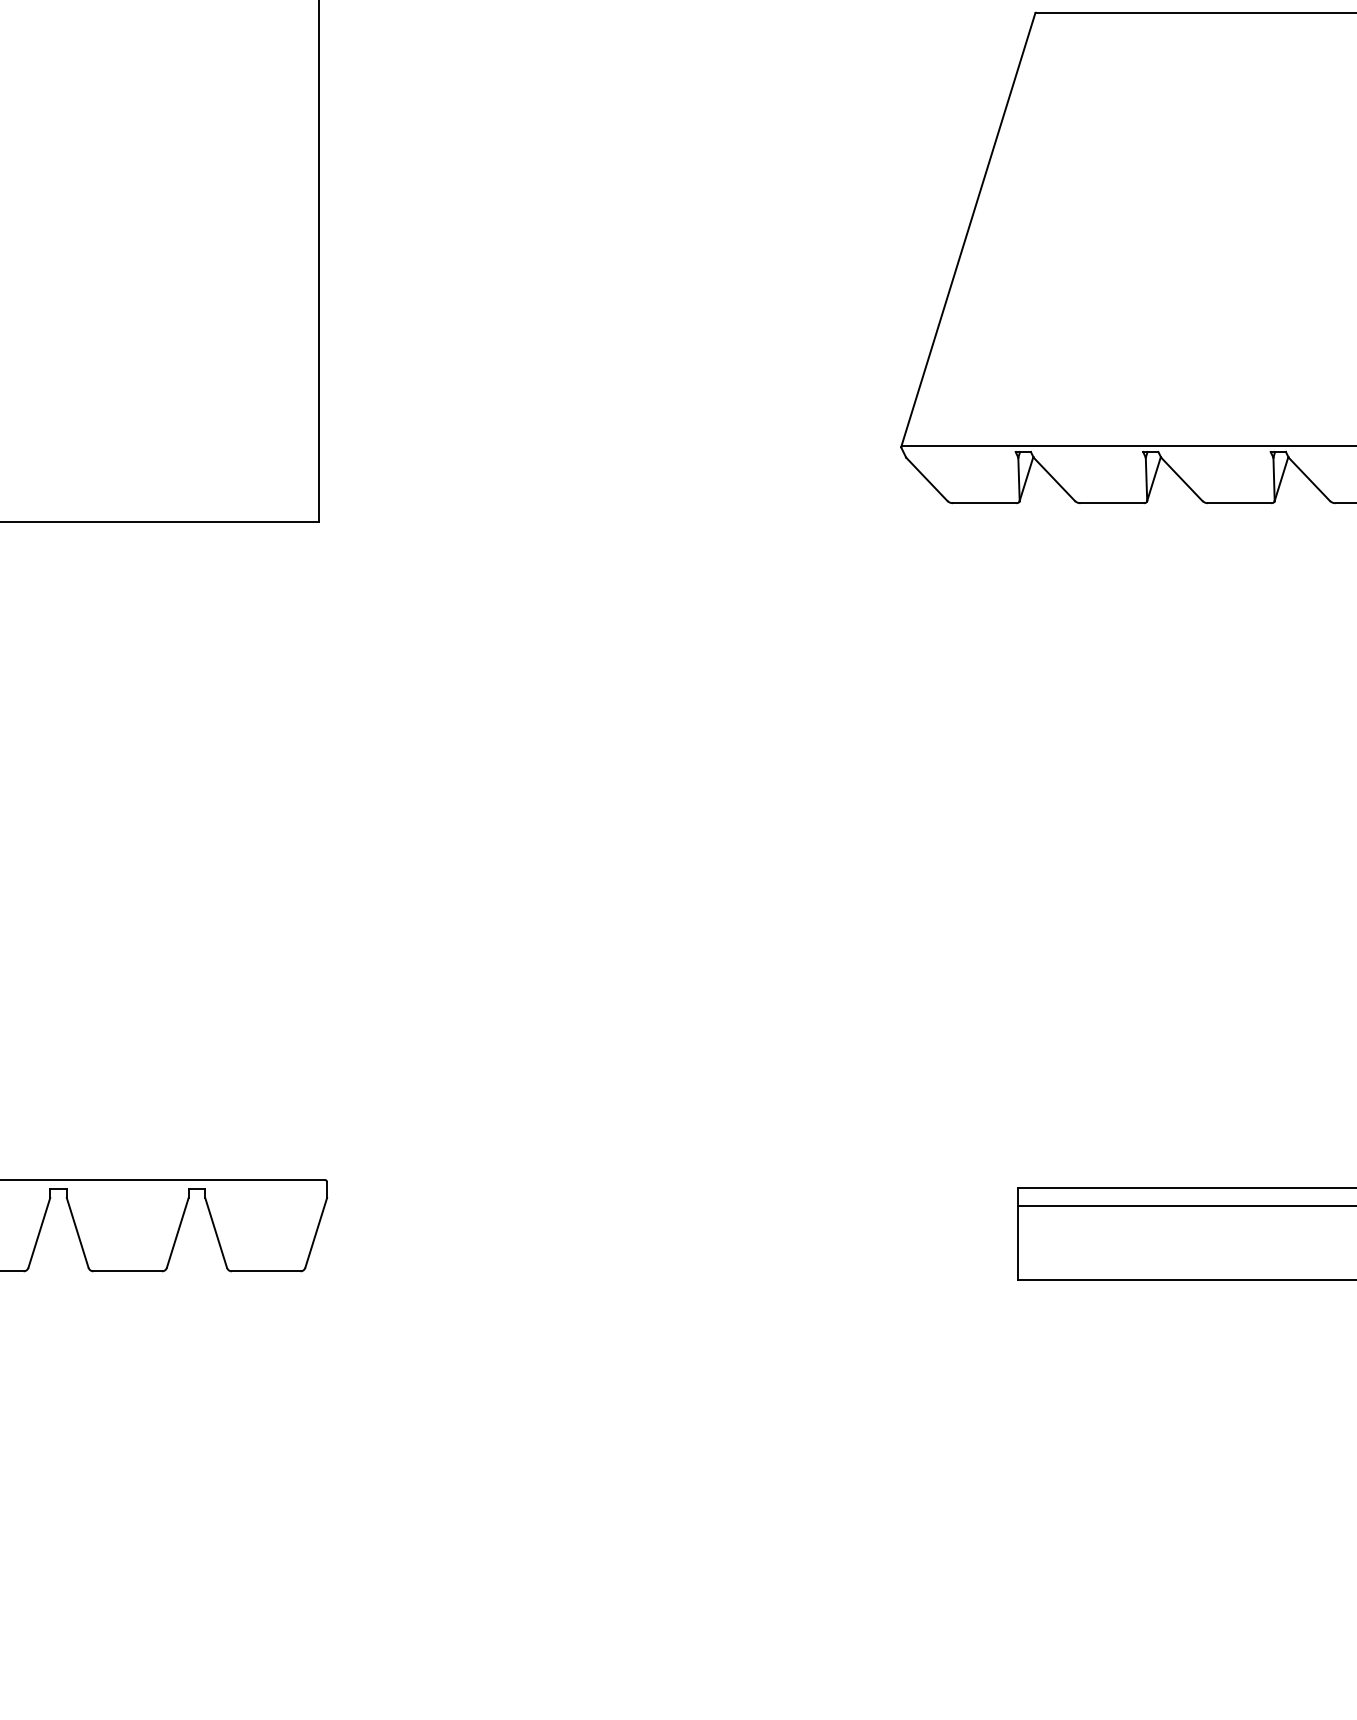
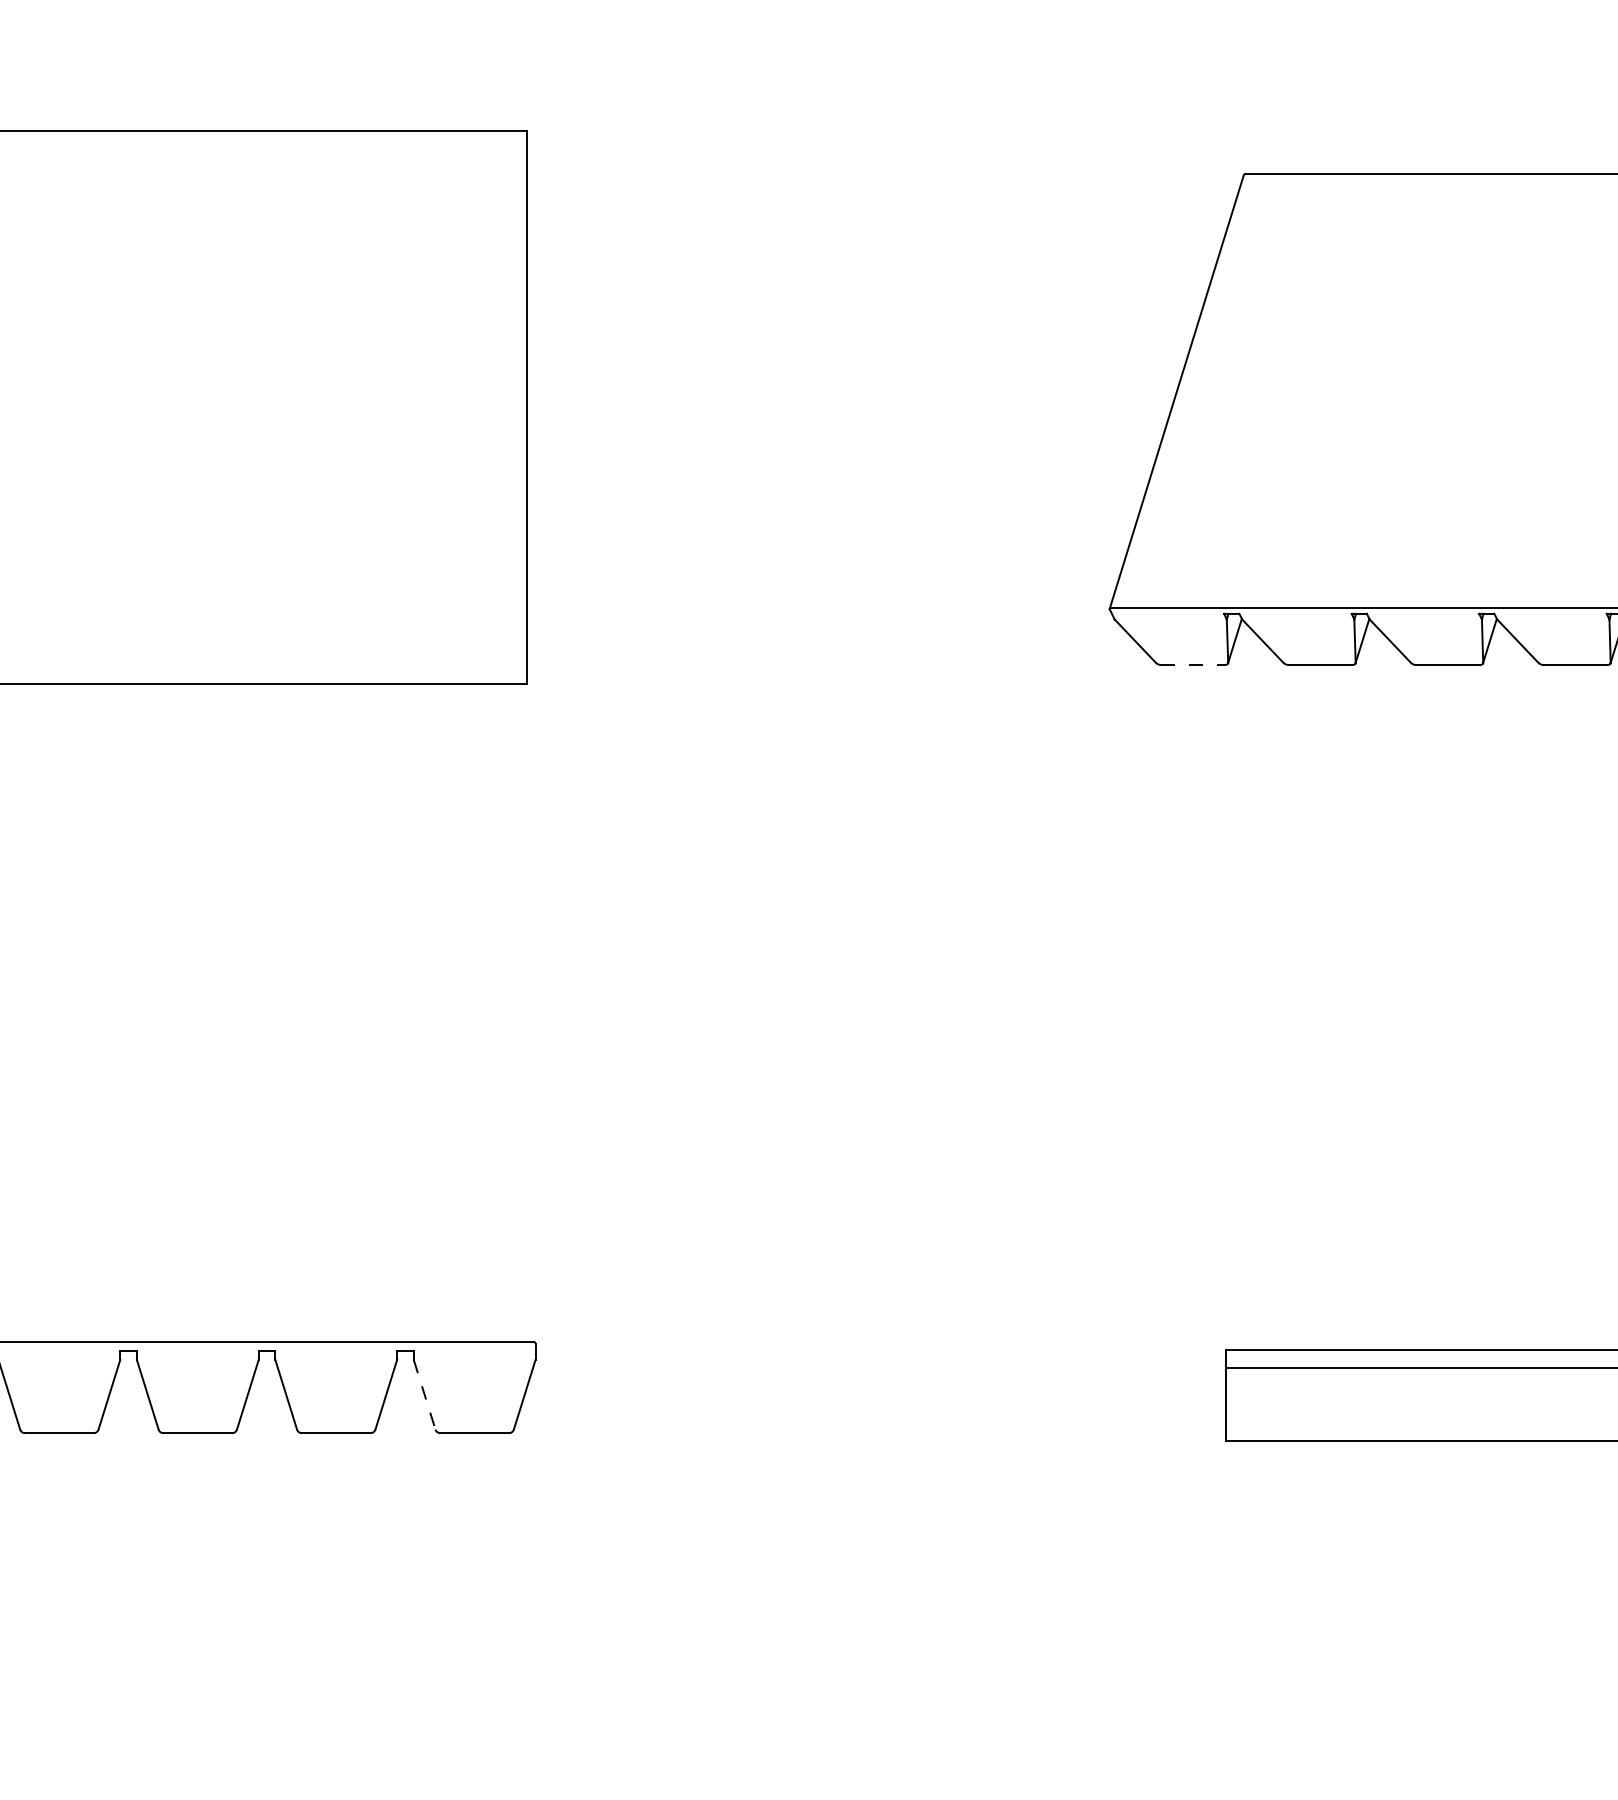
line: (985, 503) -> (1193, 665), solid -> dashed
line: (216, 1232) -> (424, 1394), solid -> dashed

